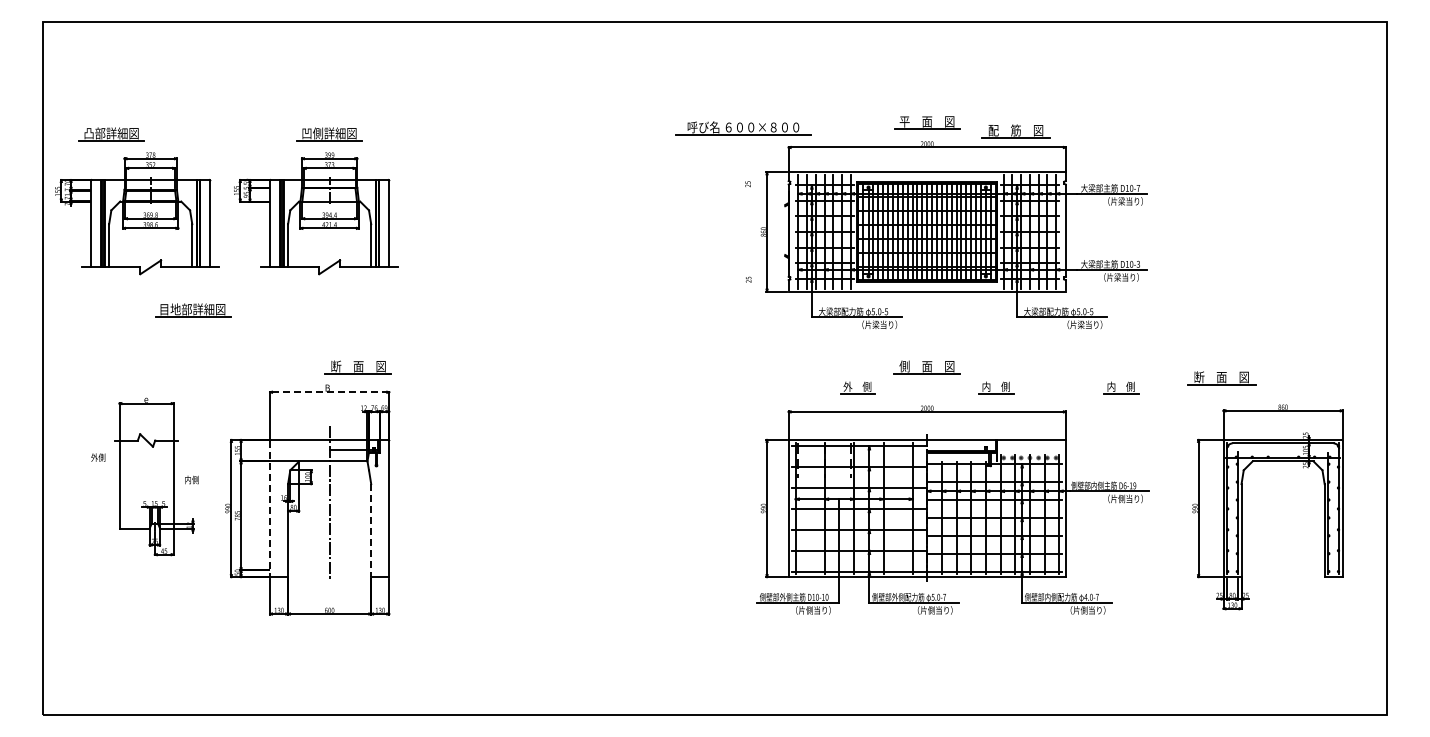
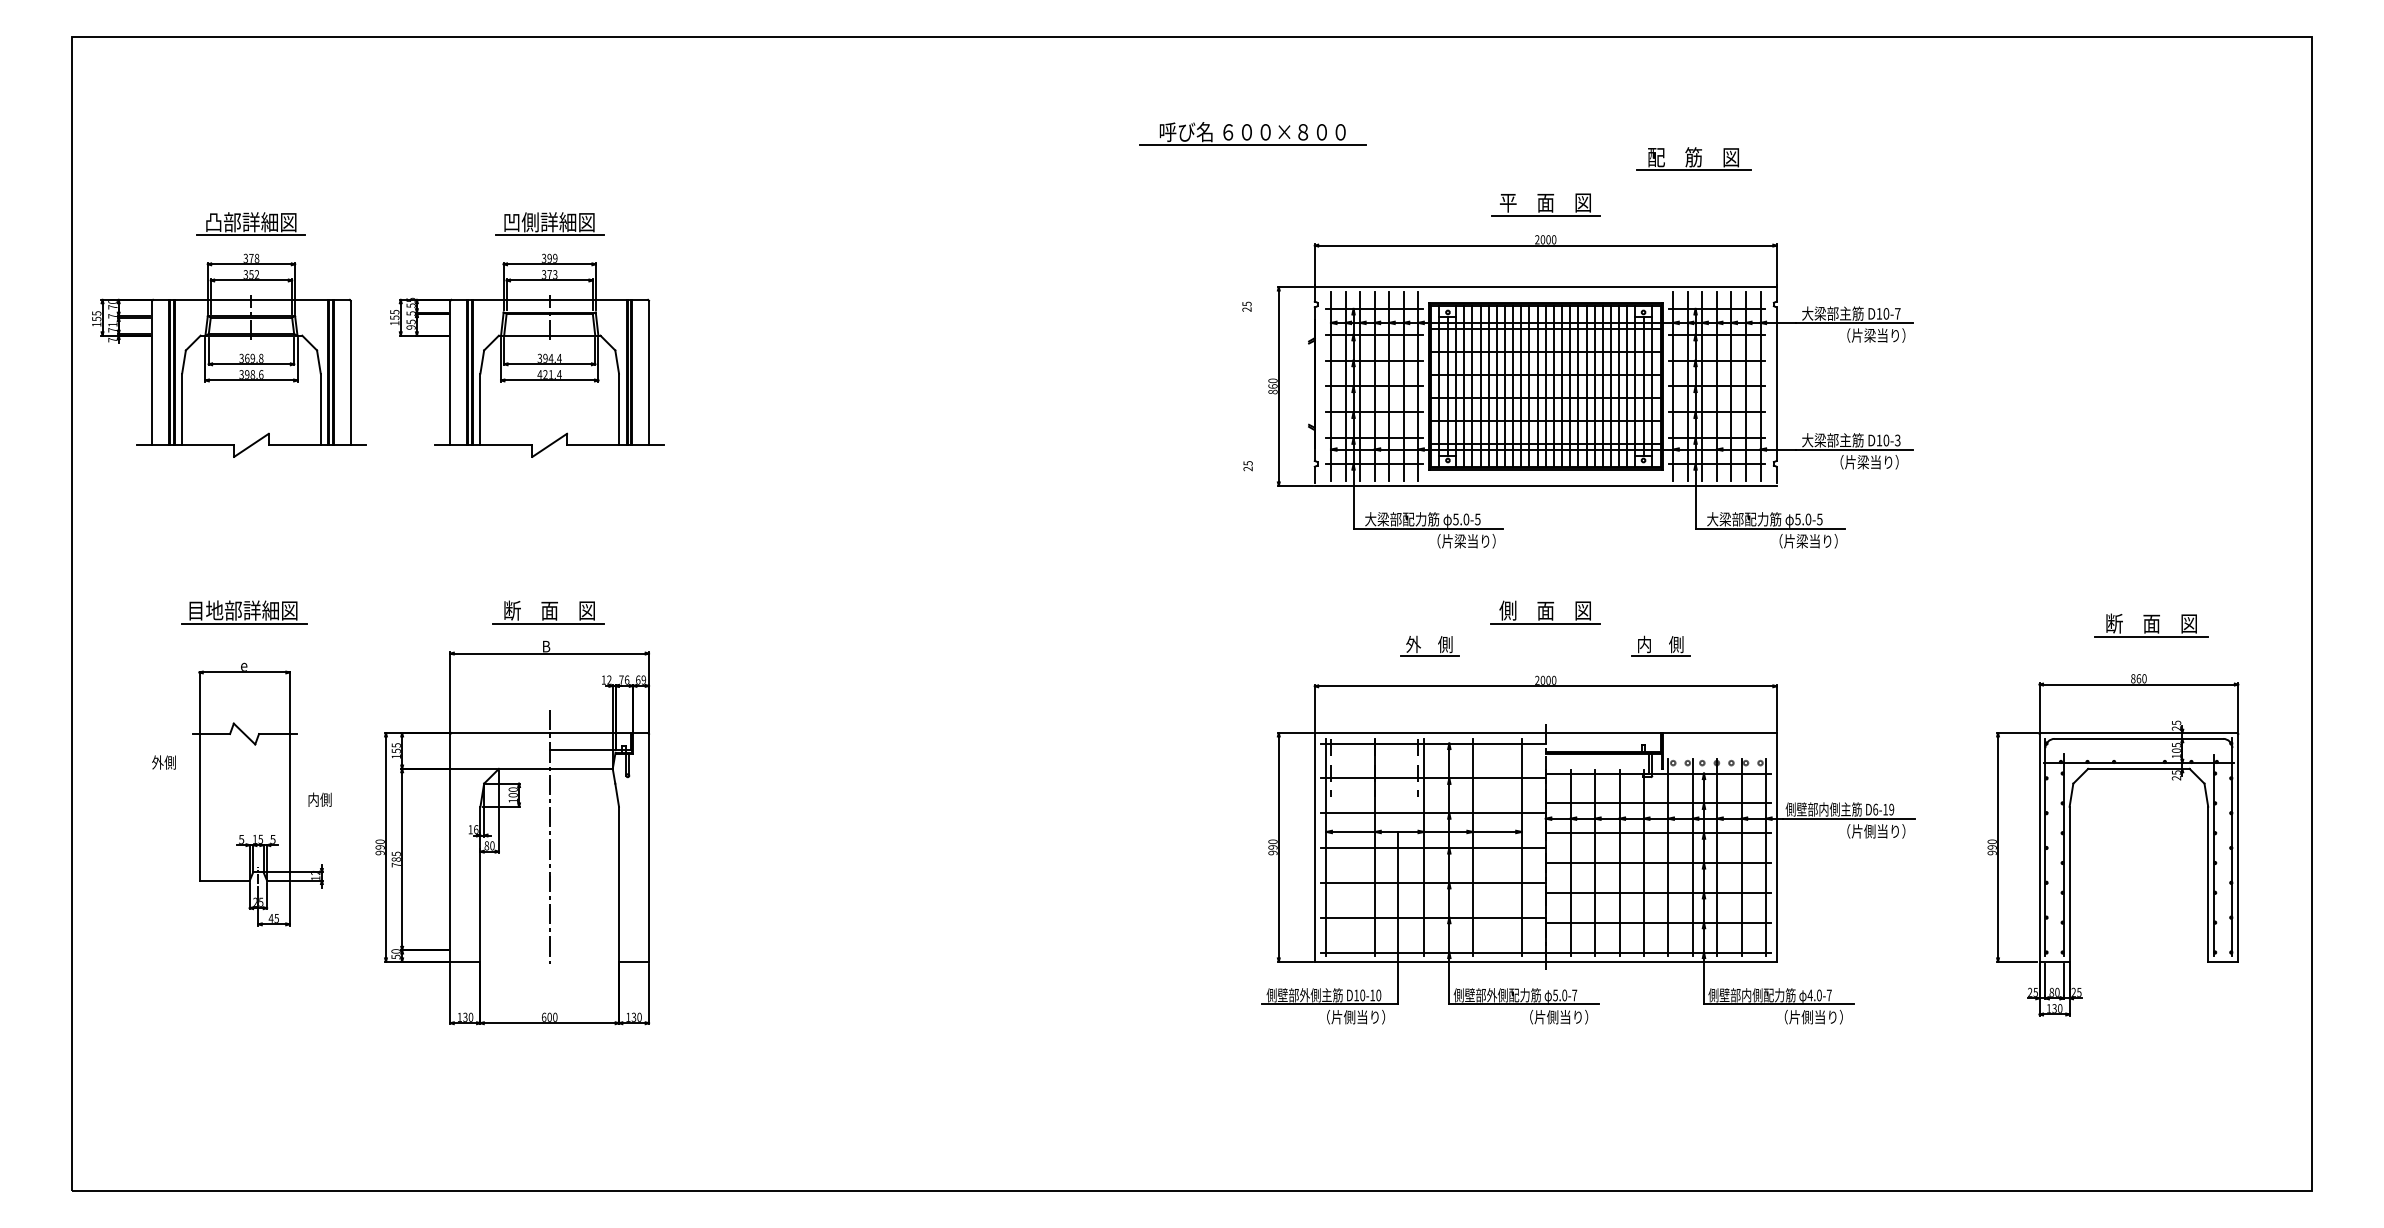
part: (743, 128) -> (1252, 133), moved
part: (1015, 131) -> (1692, 158), moved
part: (111, 134) -> (251, 223), moved
part: (193, 310) -> (244, 612), moved
part: (357, 367) -> (547, 612), moved
part: (1221, 378) -> (2151, 625), moved
part: (1121, 387) -> (1869, 645), removed
line: (330, 392) -> (551, 654), dashed -> solid
line: (270, 509) -> (451, 849), dashed -> solid
line: (371, 531) -> (619, 885), dashed -> solid

